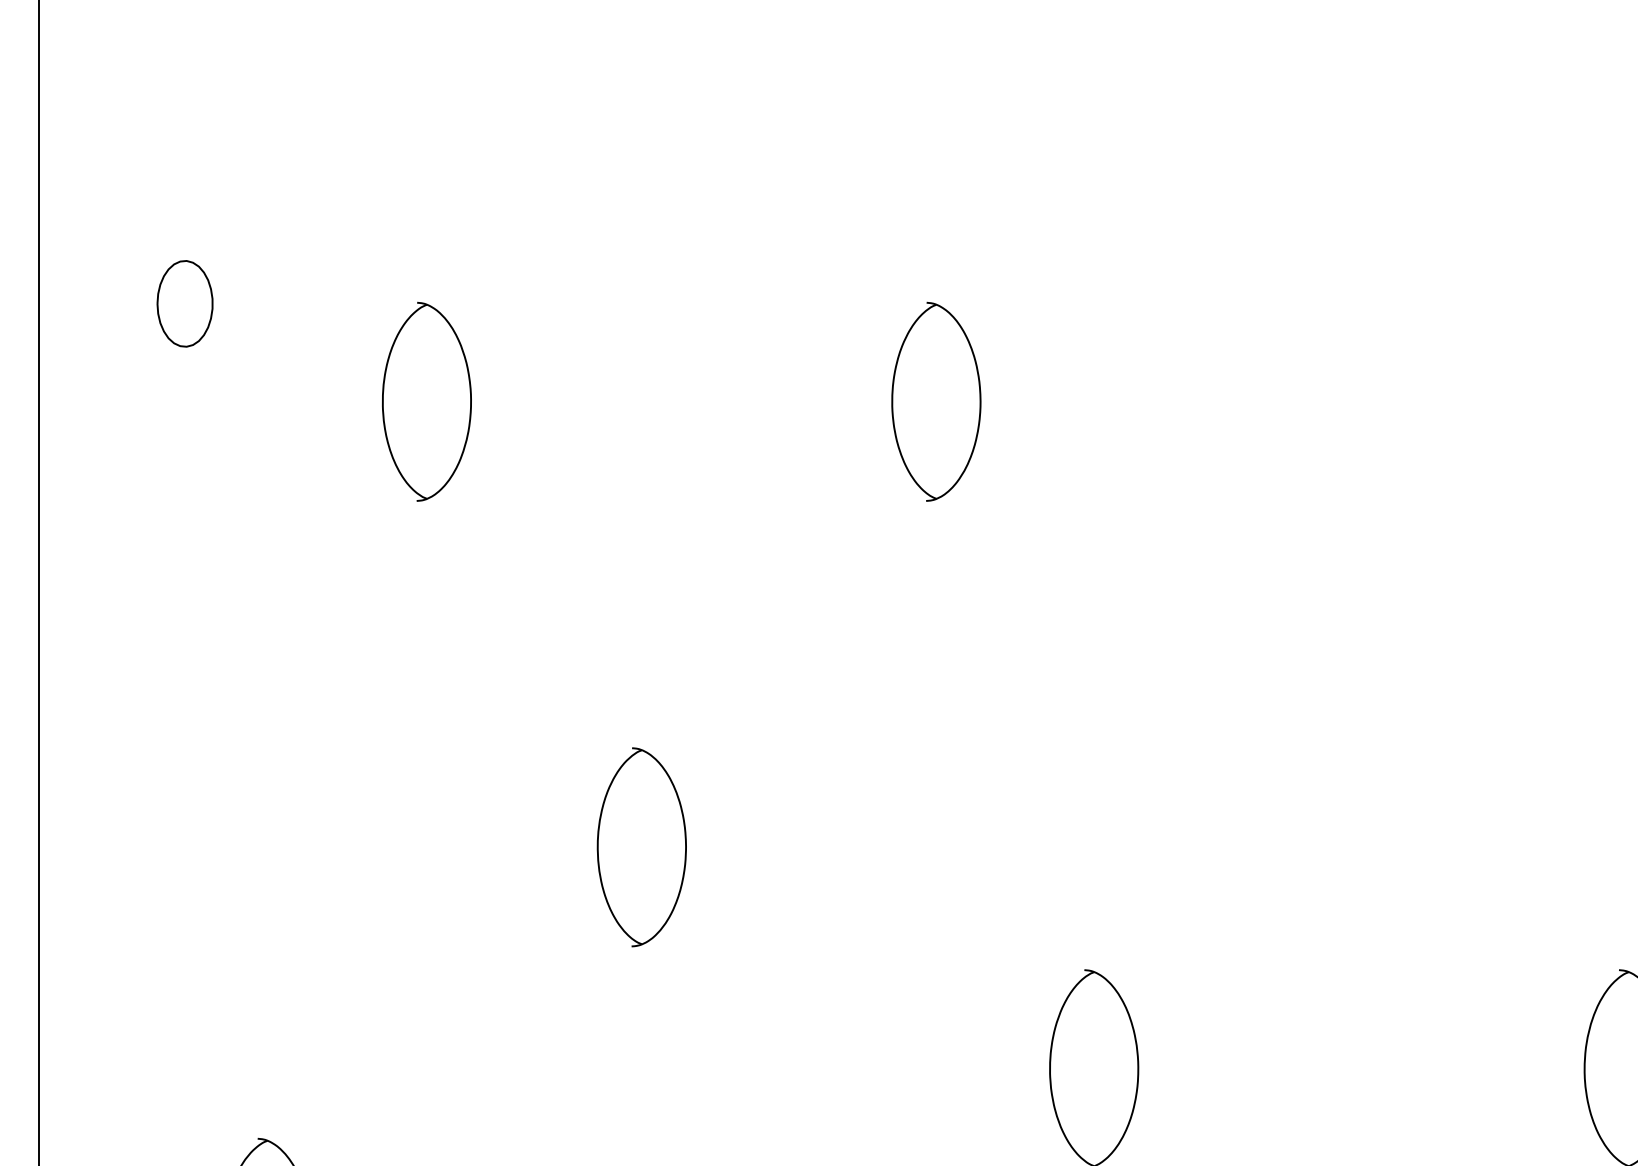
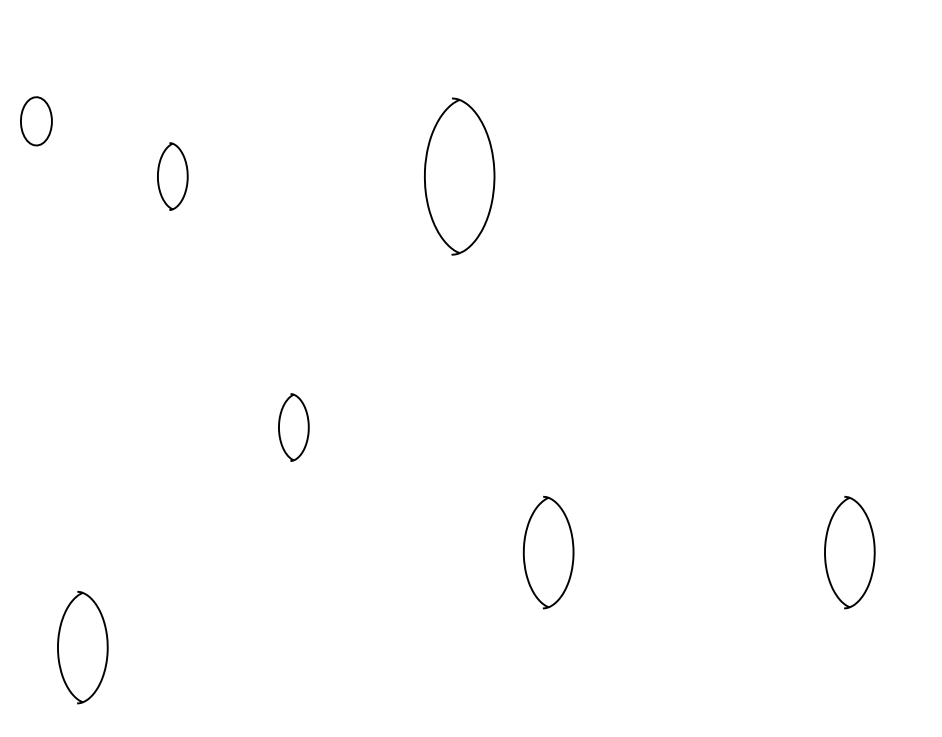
part: (426, 401) -> (172, 176), size x0.6
part: (935, 401) -> (459, 176), size x1.4
part: (641, 847) -> (293, 427), size x0.6

